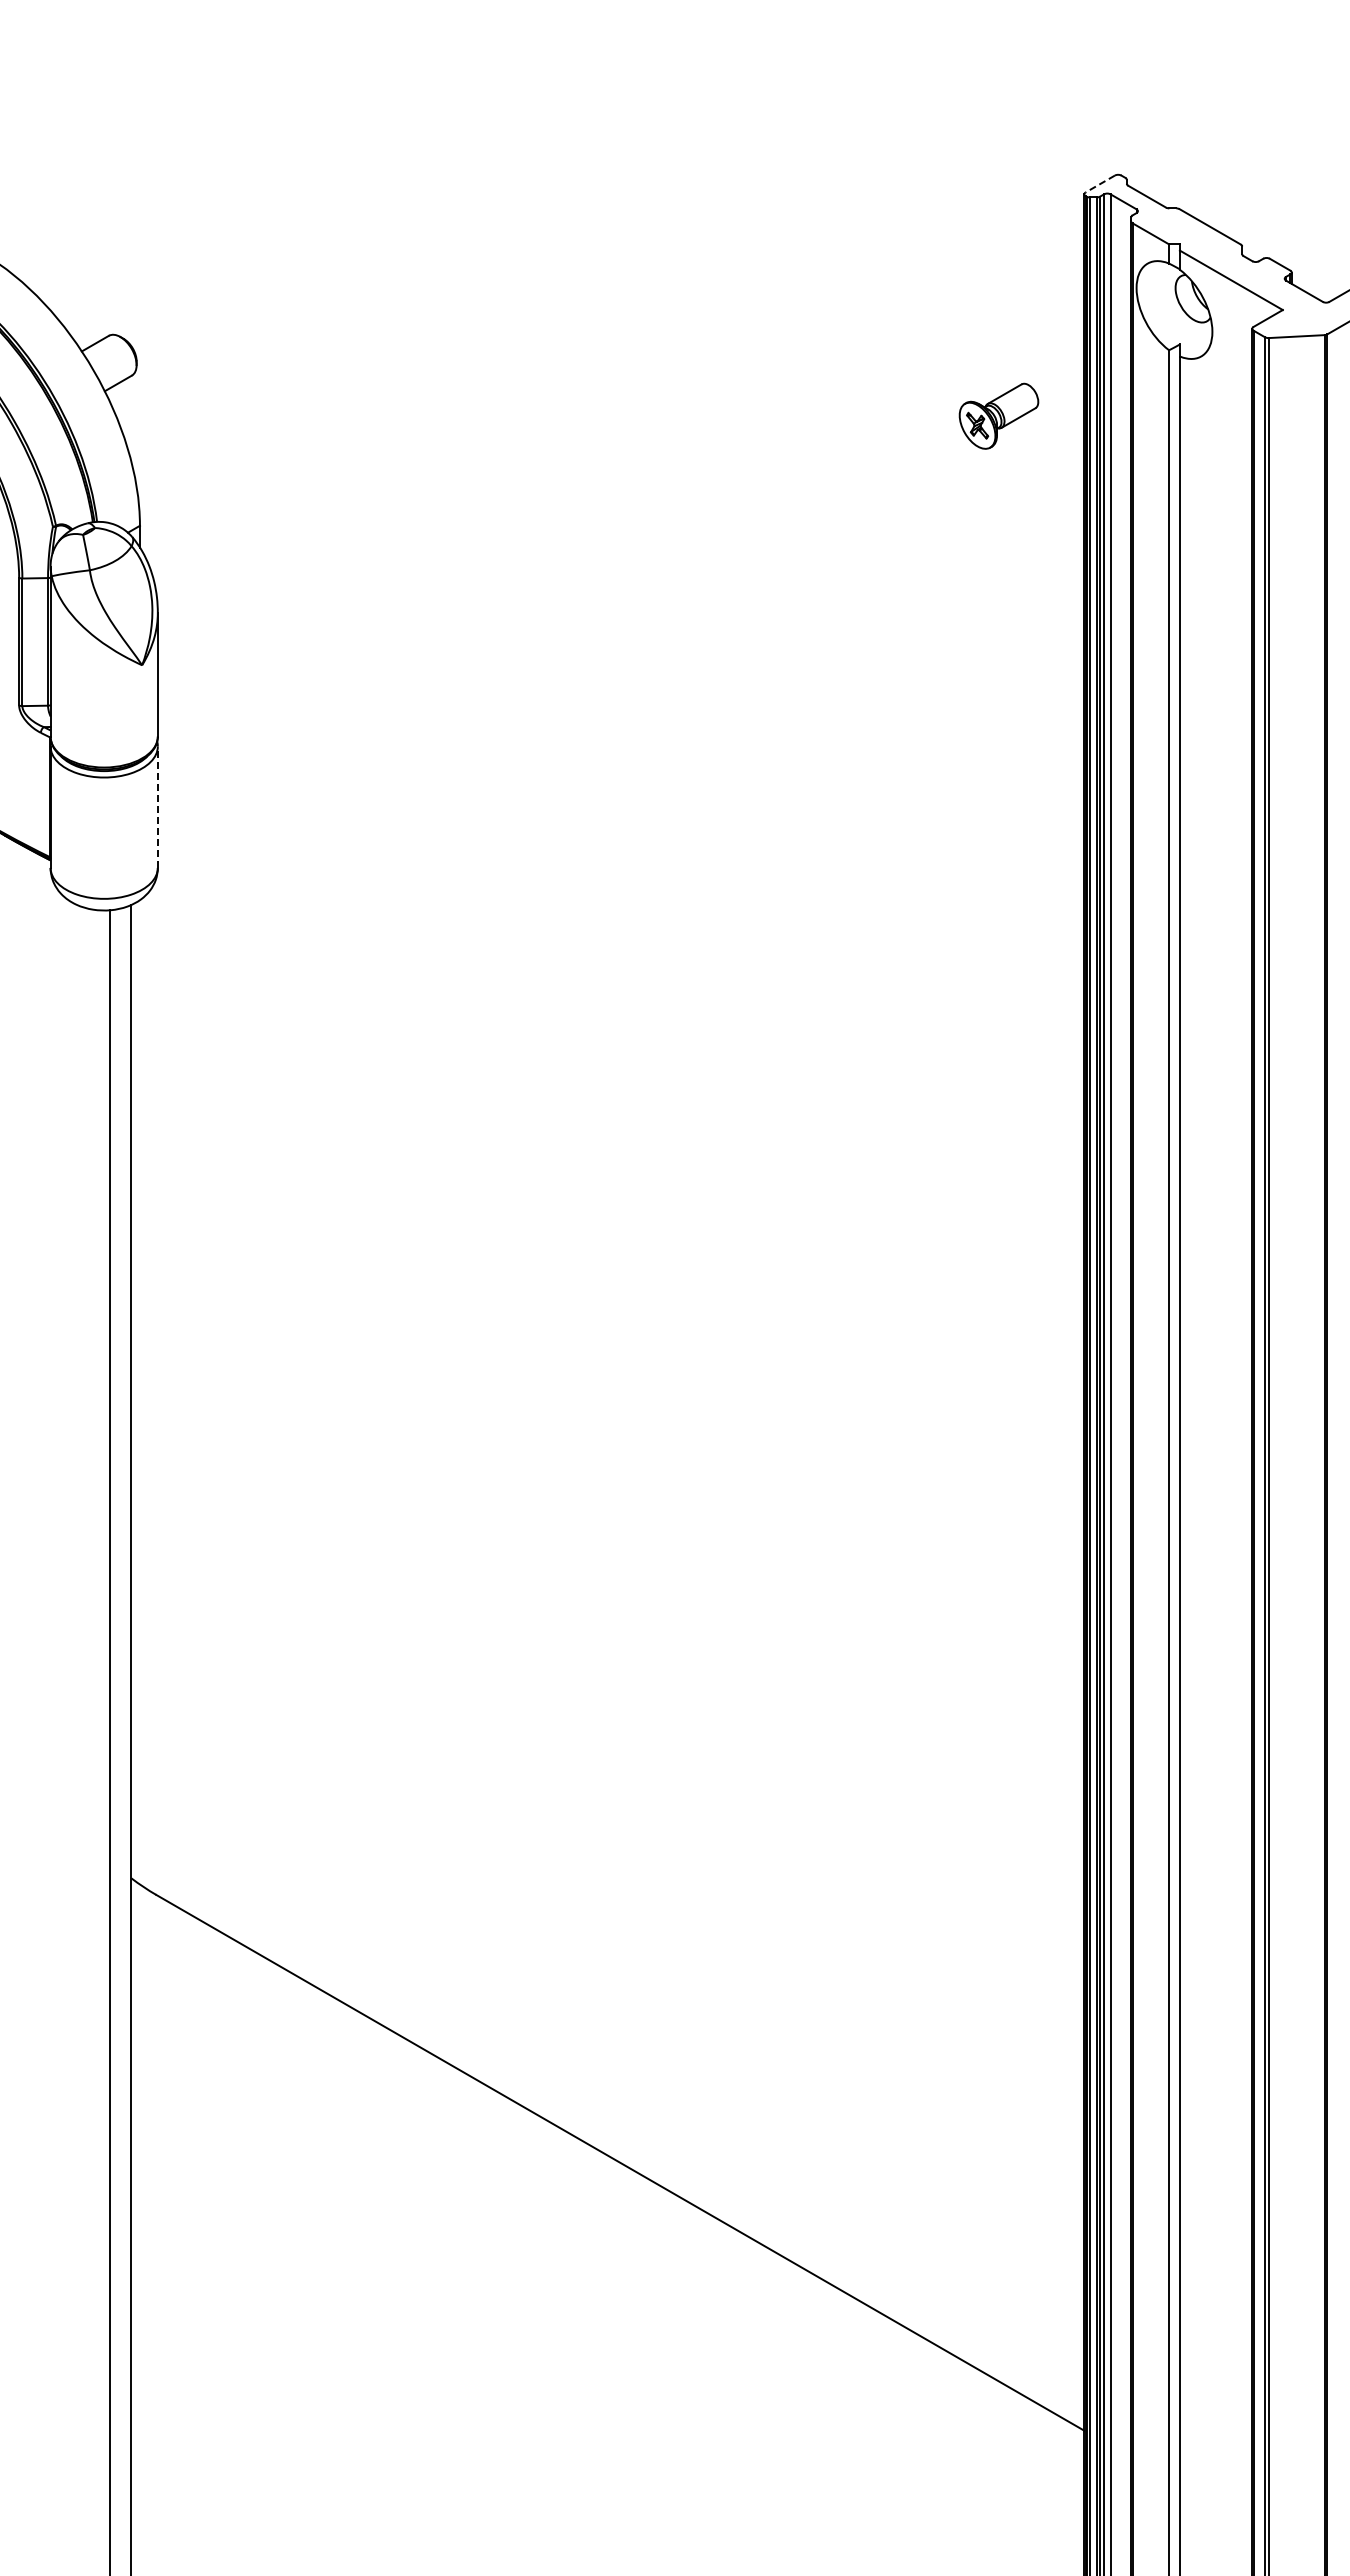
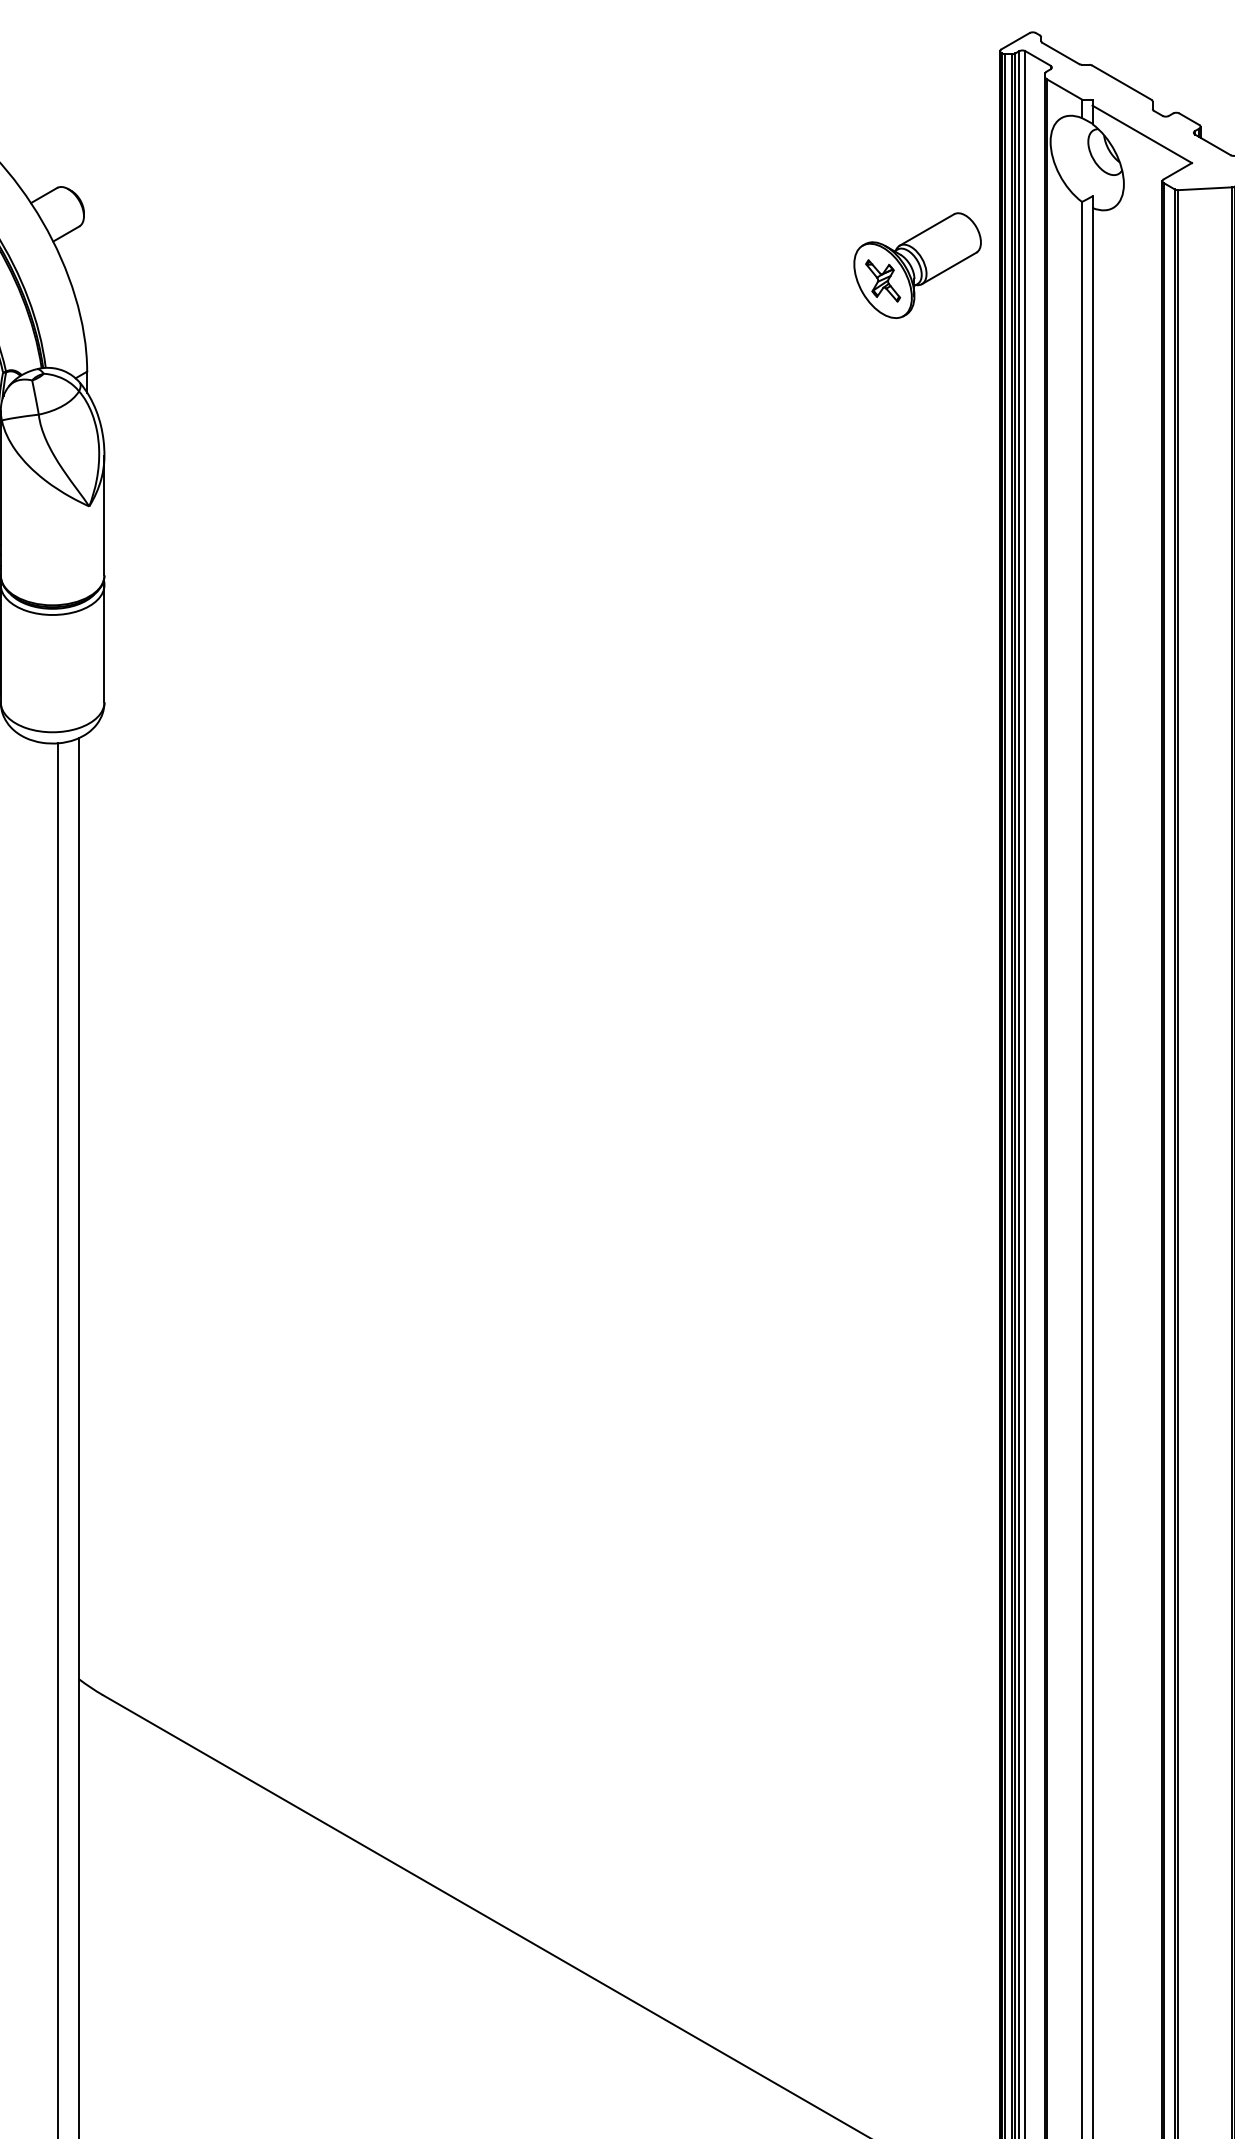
line: (1100, 184) -> (1015, 41), dashed -> solid
part: (998, 416) -> (917, 265), size x1.67
line: (157, 807) -> (104, 643), dashed -> solid

